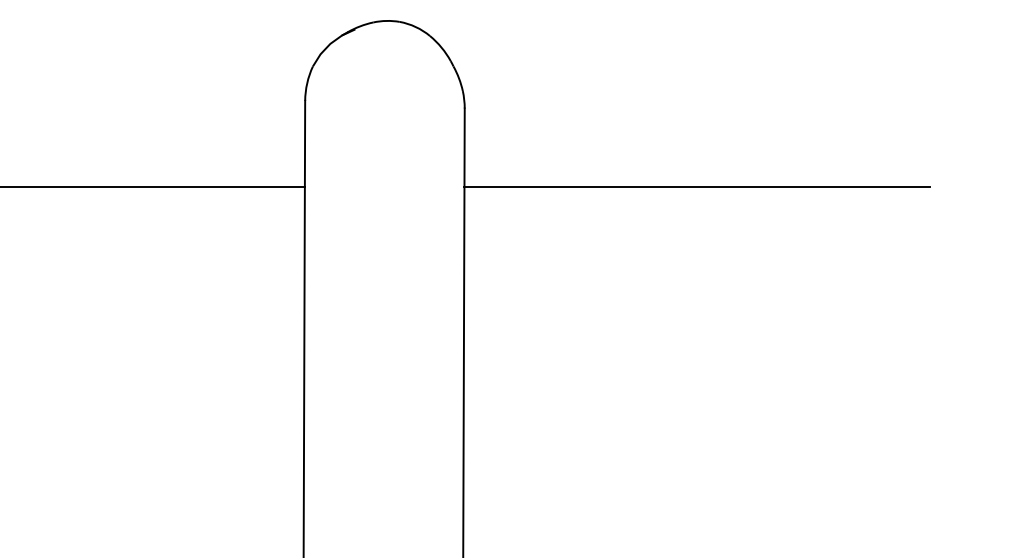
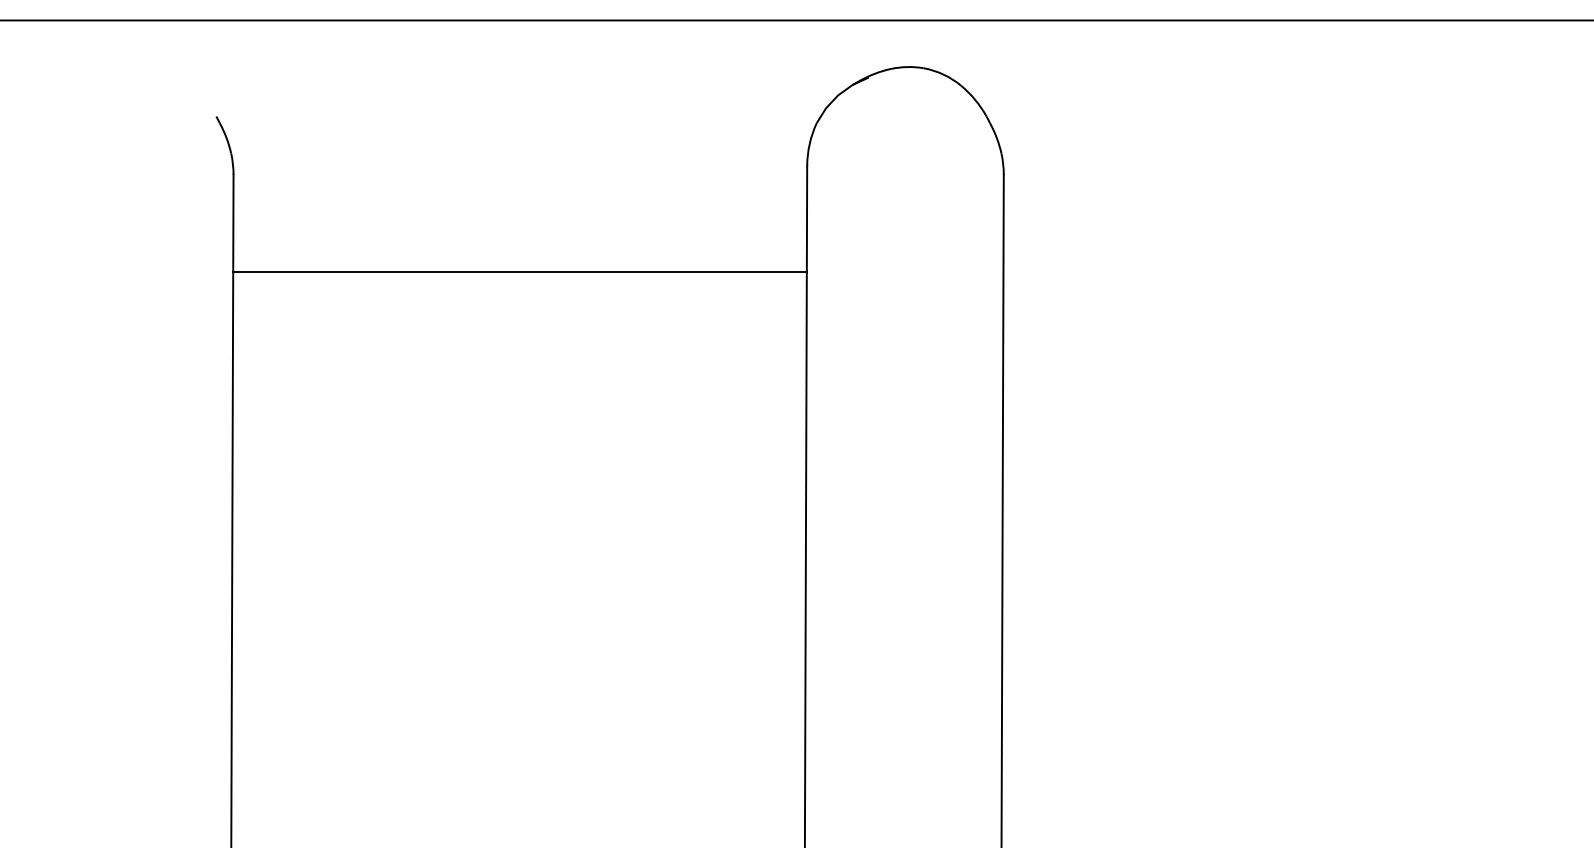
line: (697, 186) -> (1290, 271), removed

